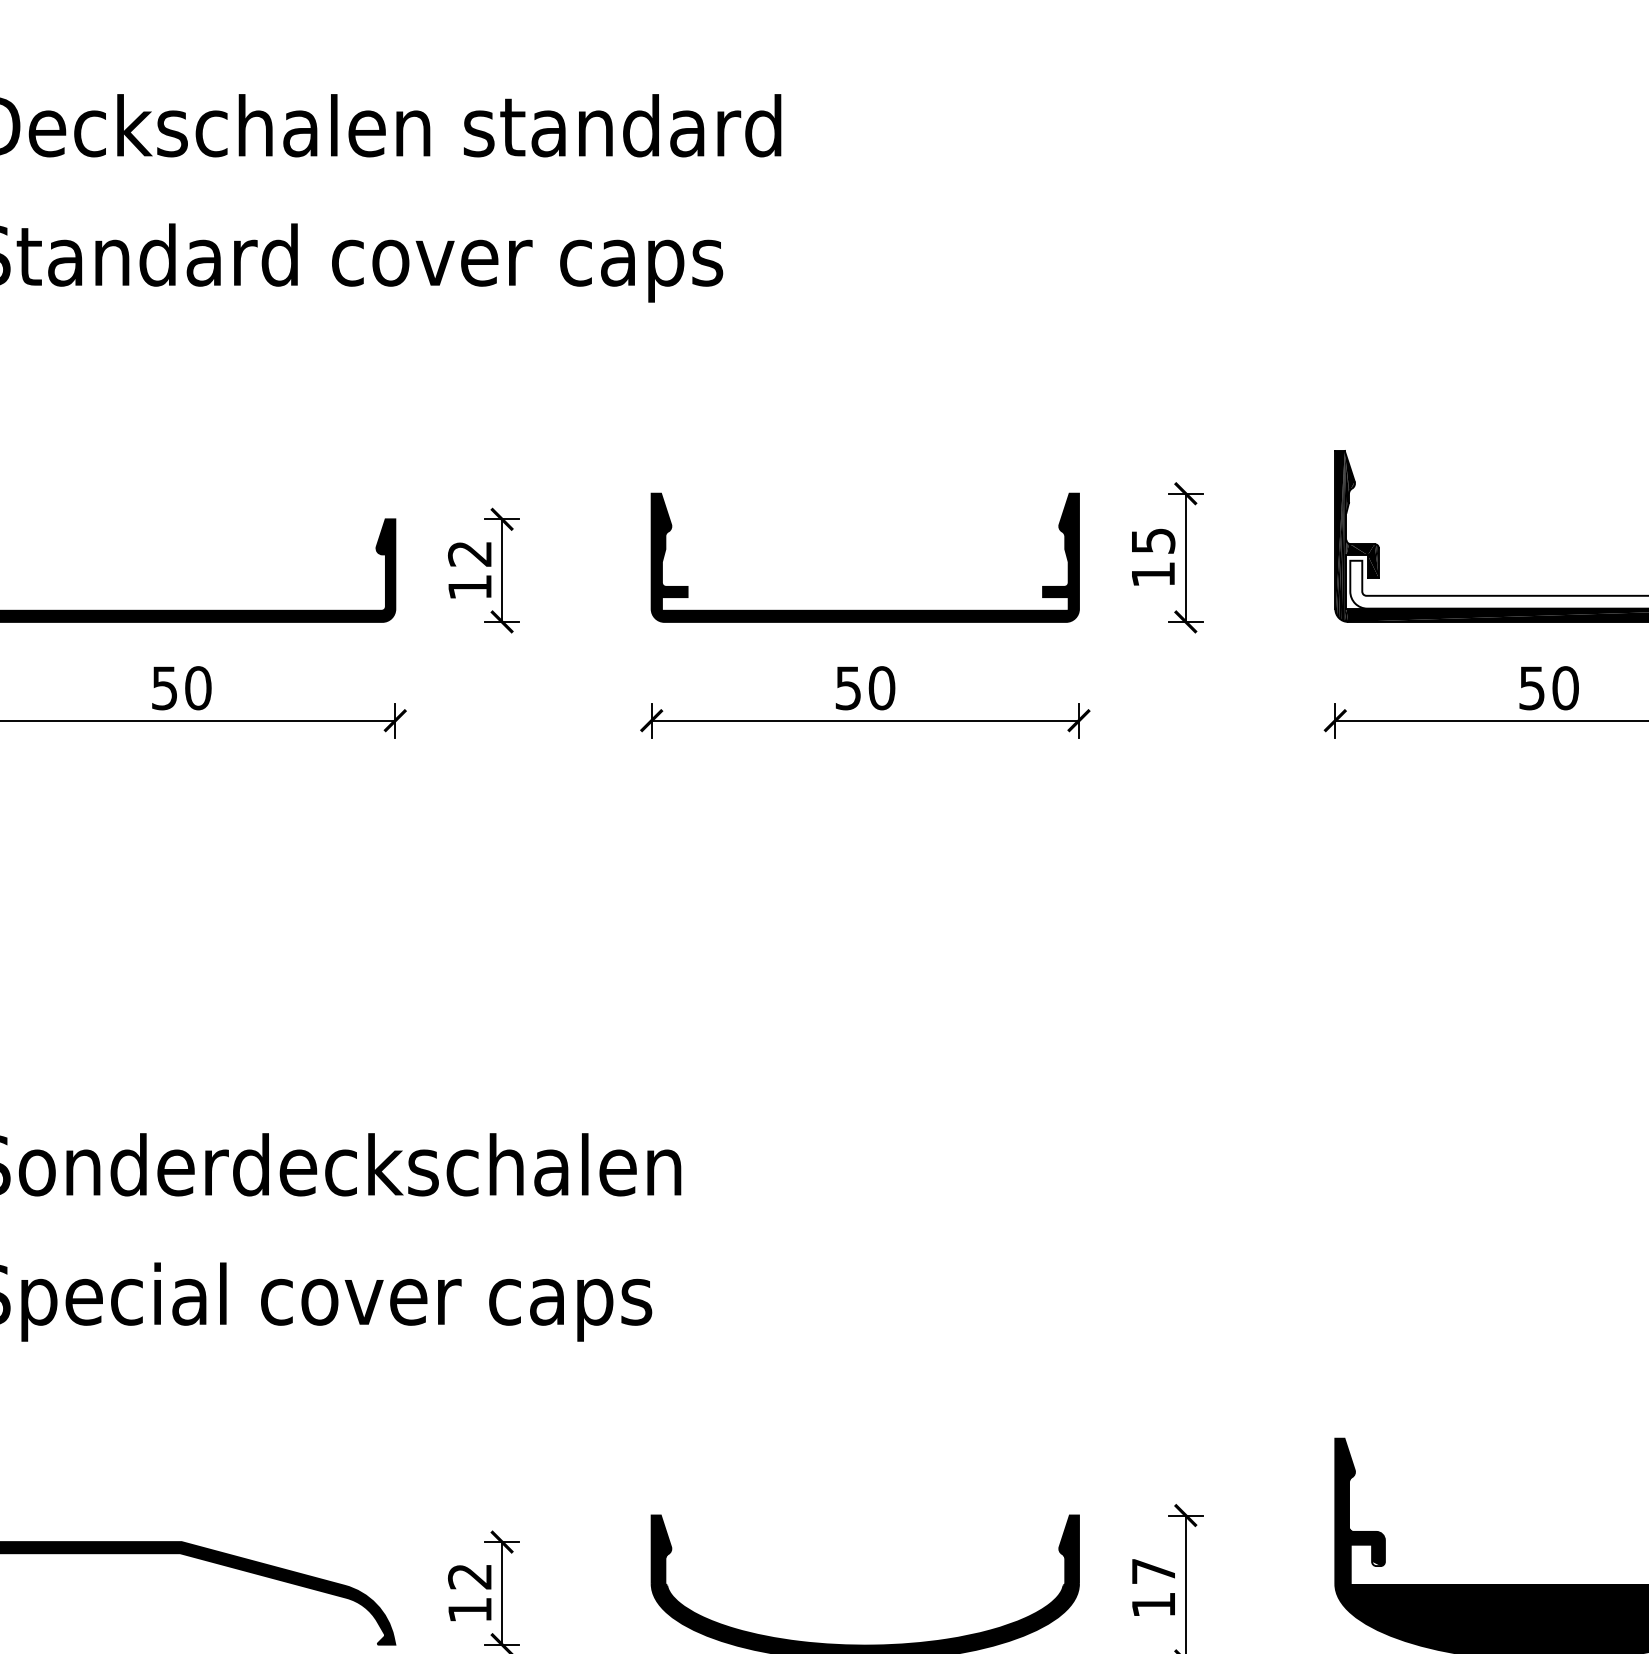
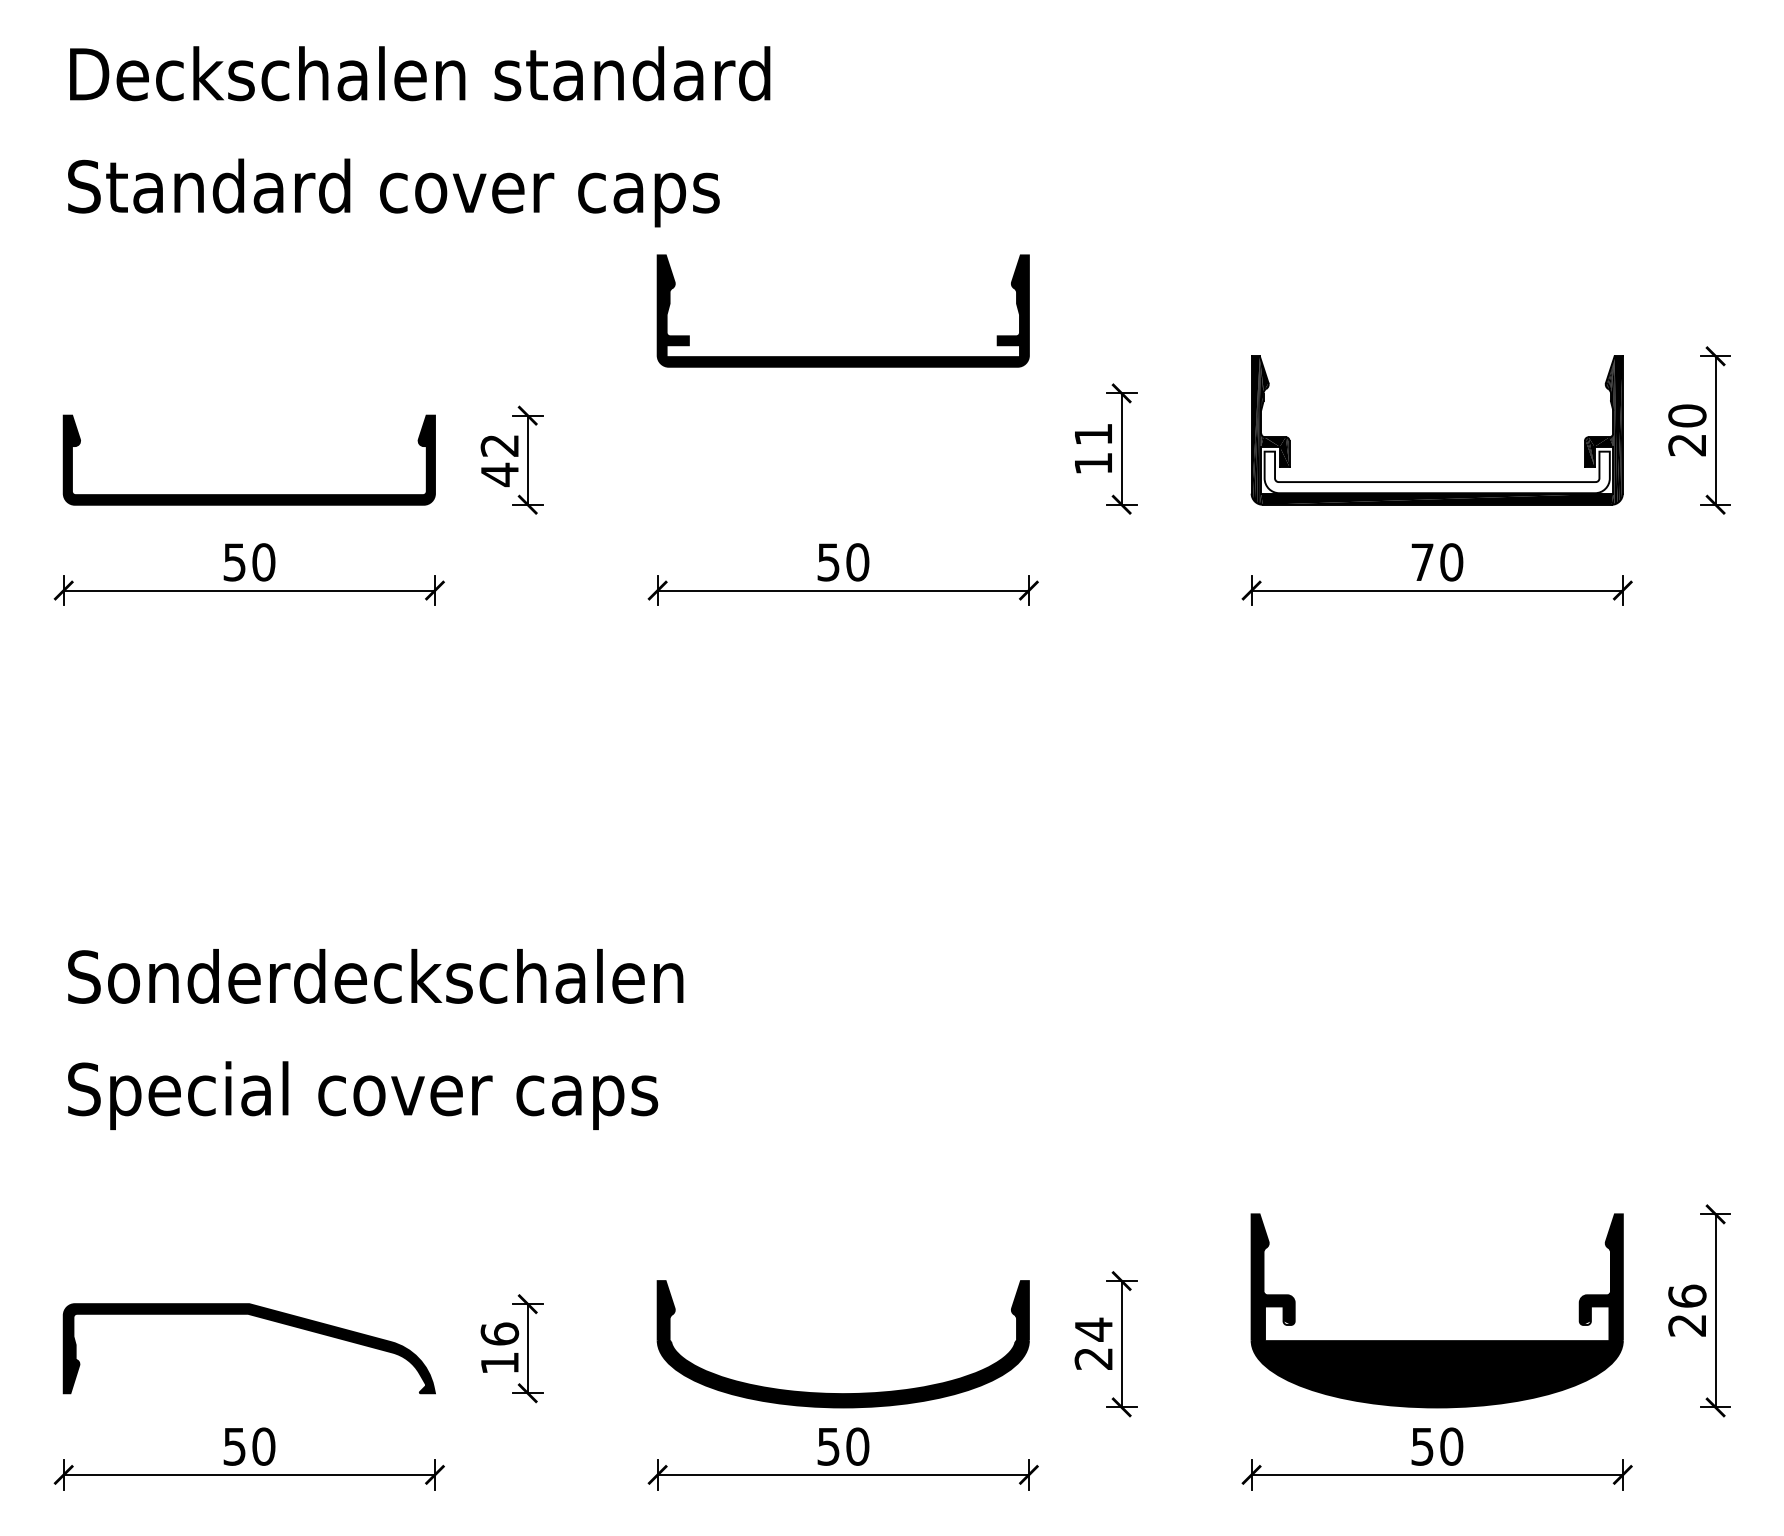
text: (1153, 541) -> (1093, 434), 15 -> 11
text: (469, 587) -> (499, 474), 12 -> 42
part: (864, 610) -> (842, 356), moved
text: (1532, 688) -> (1422, 562), 50 -> 70
text: (469, 1575) -> (499, 1333), 12 -> 16
text: (1153, 1587) -> (1093, 1343), 17 -> 24

